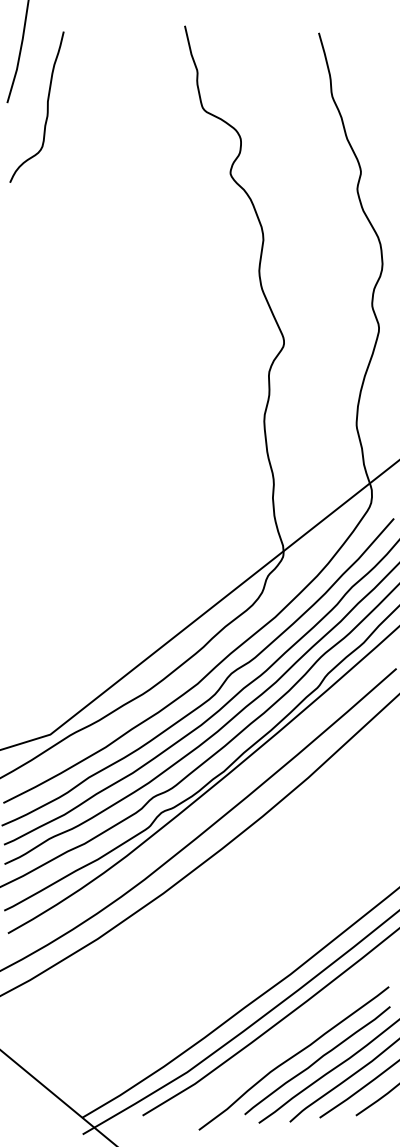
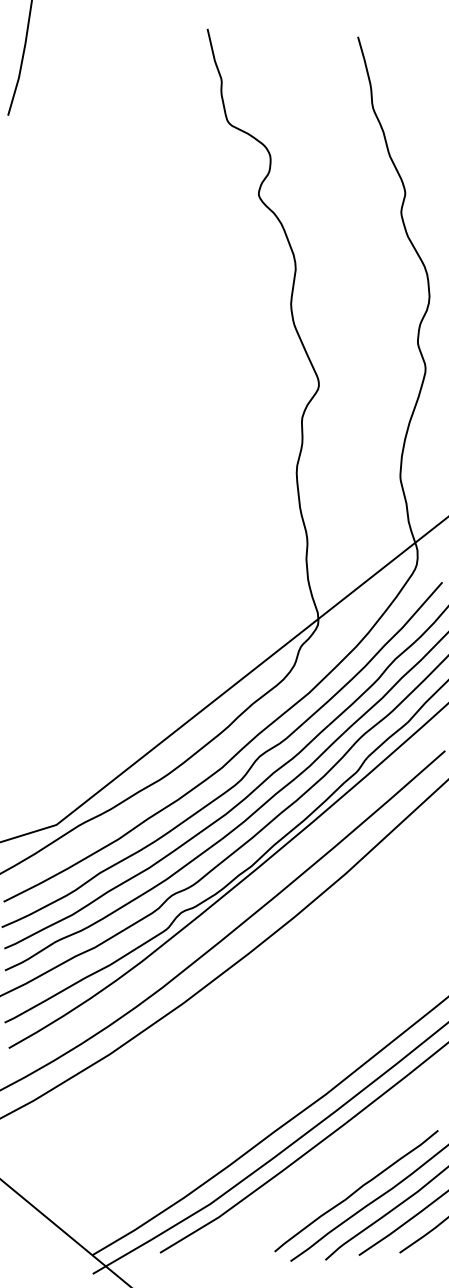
curve: (46, 107) -> (52, 120), removed
curve: (293, 1057) -> (329, 1187), removed

